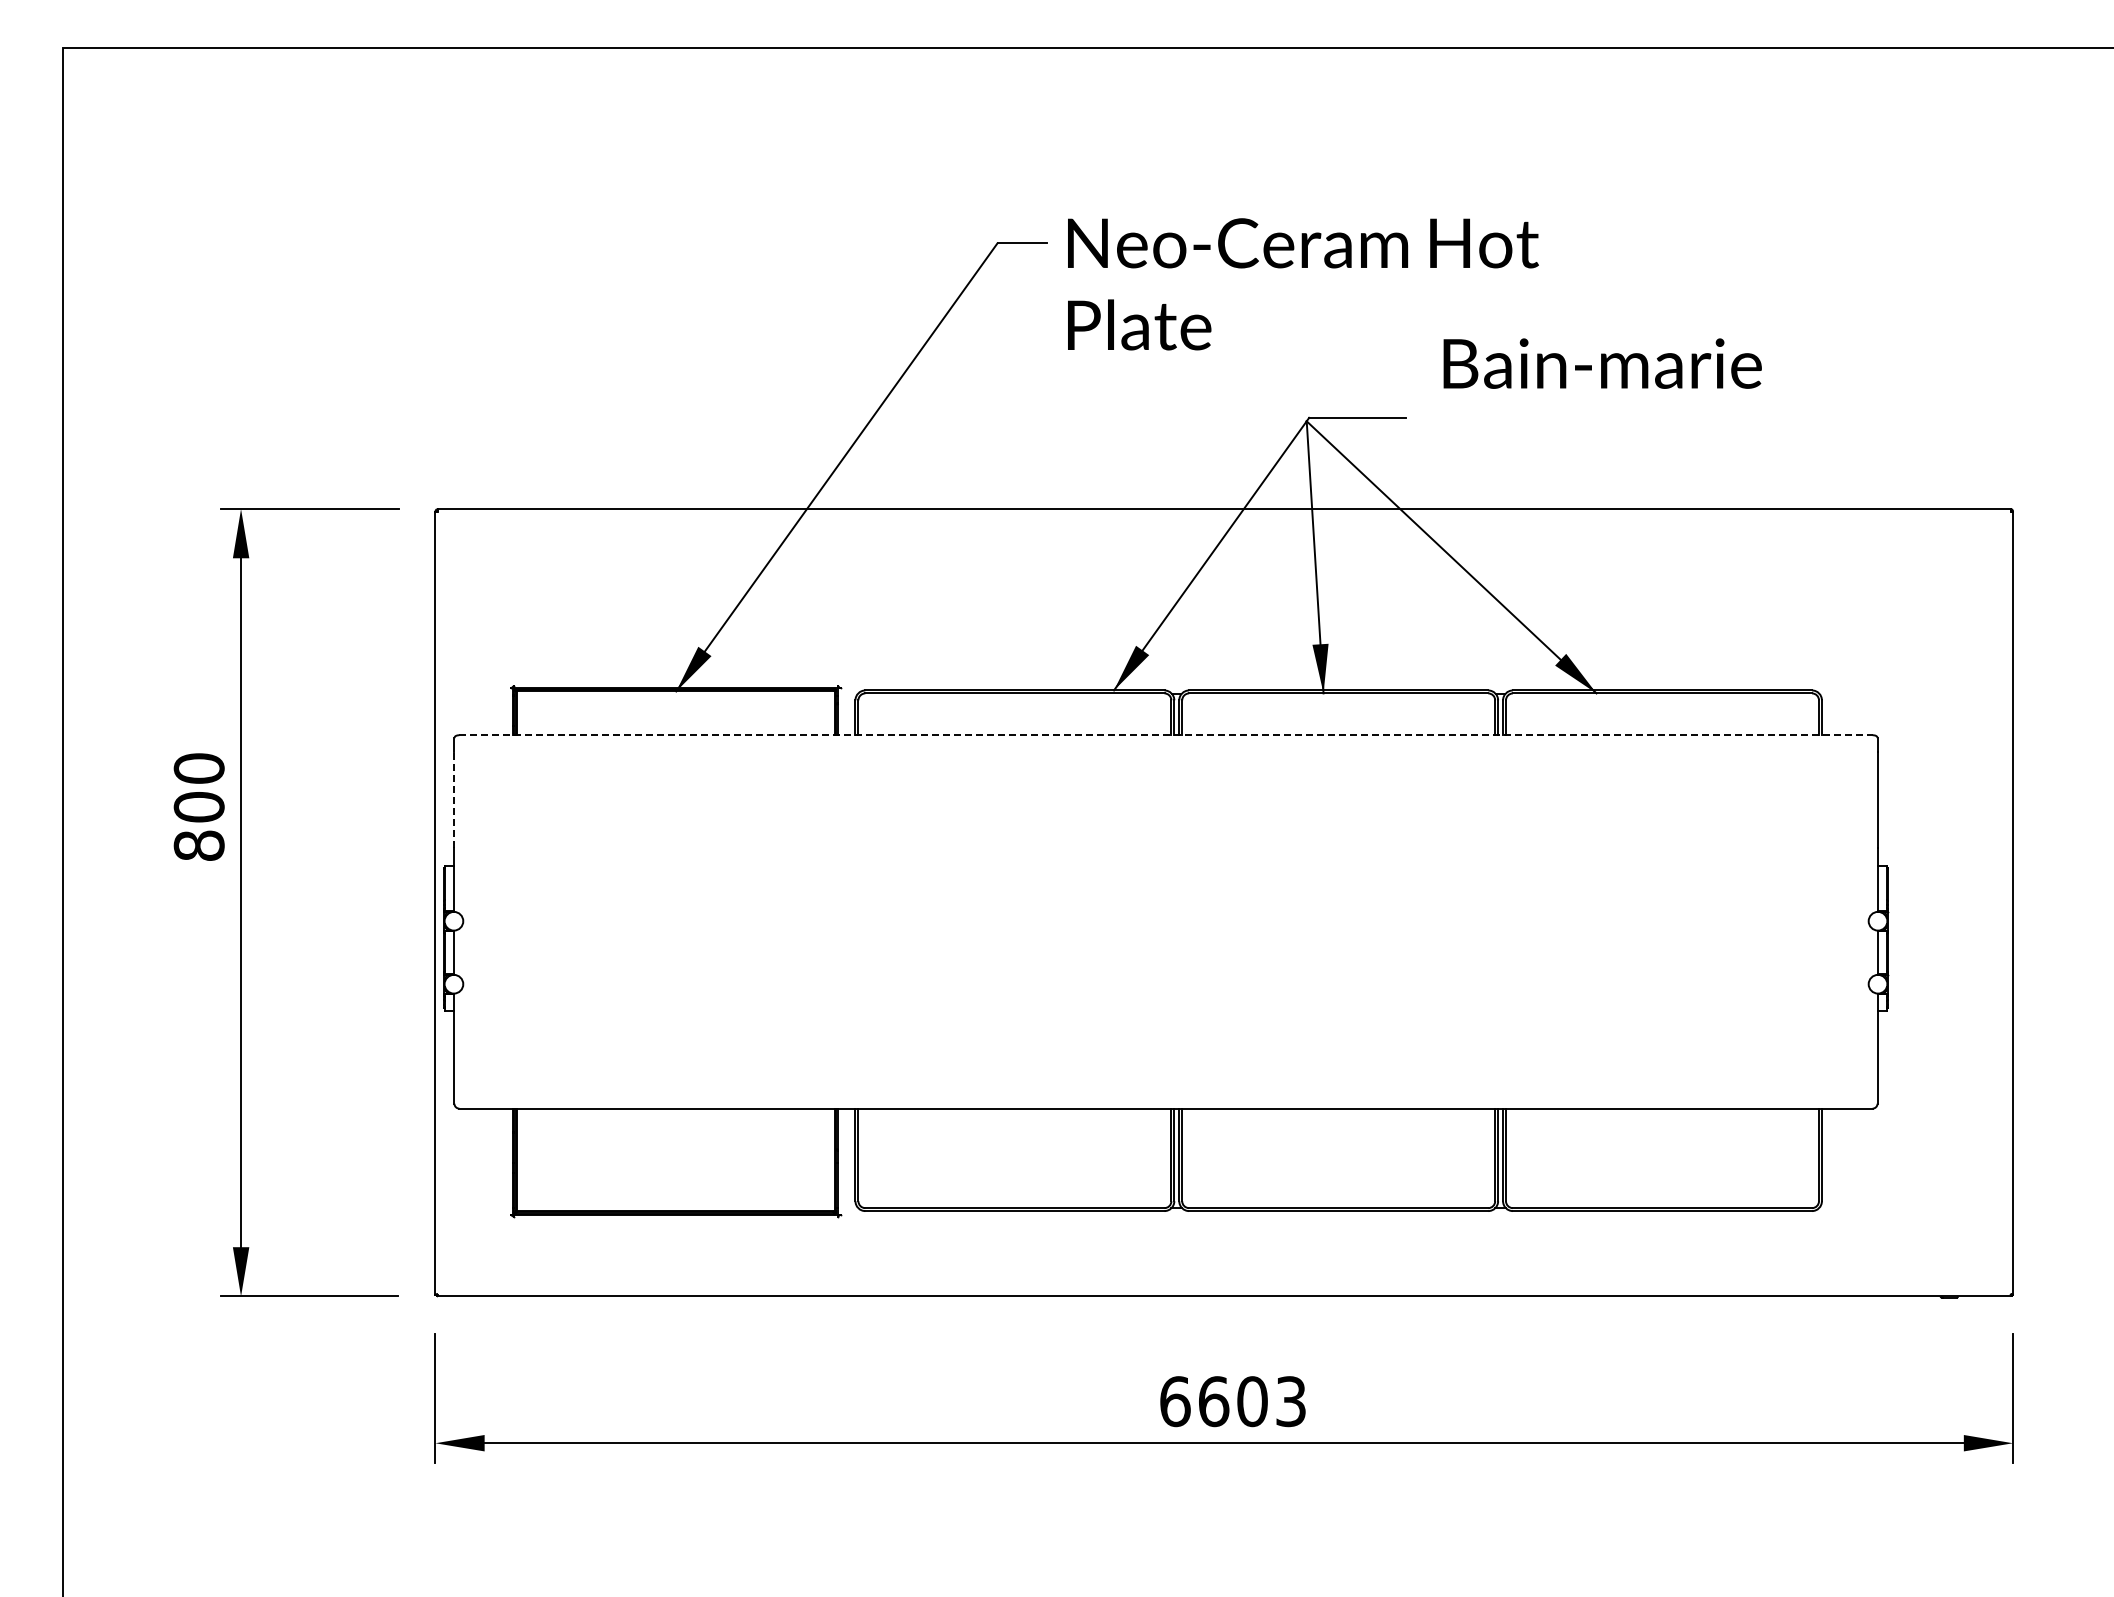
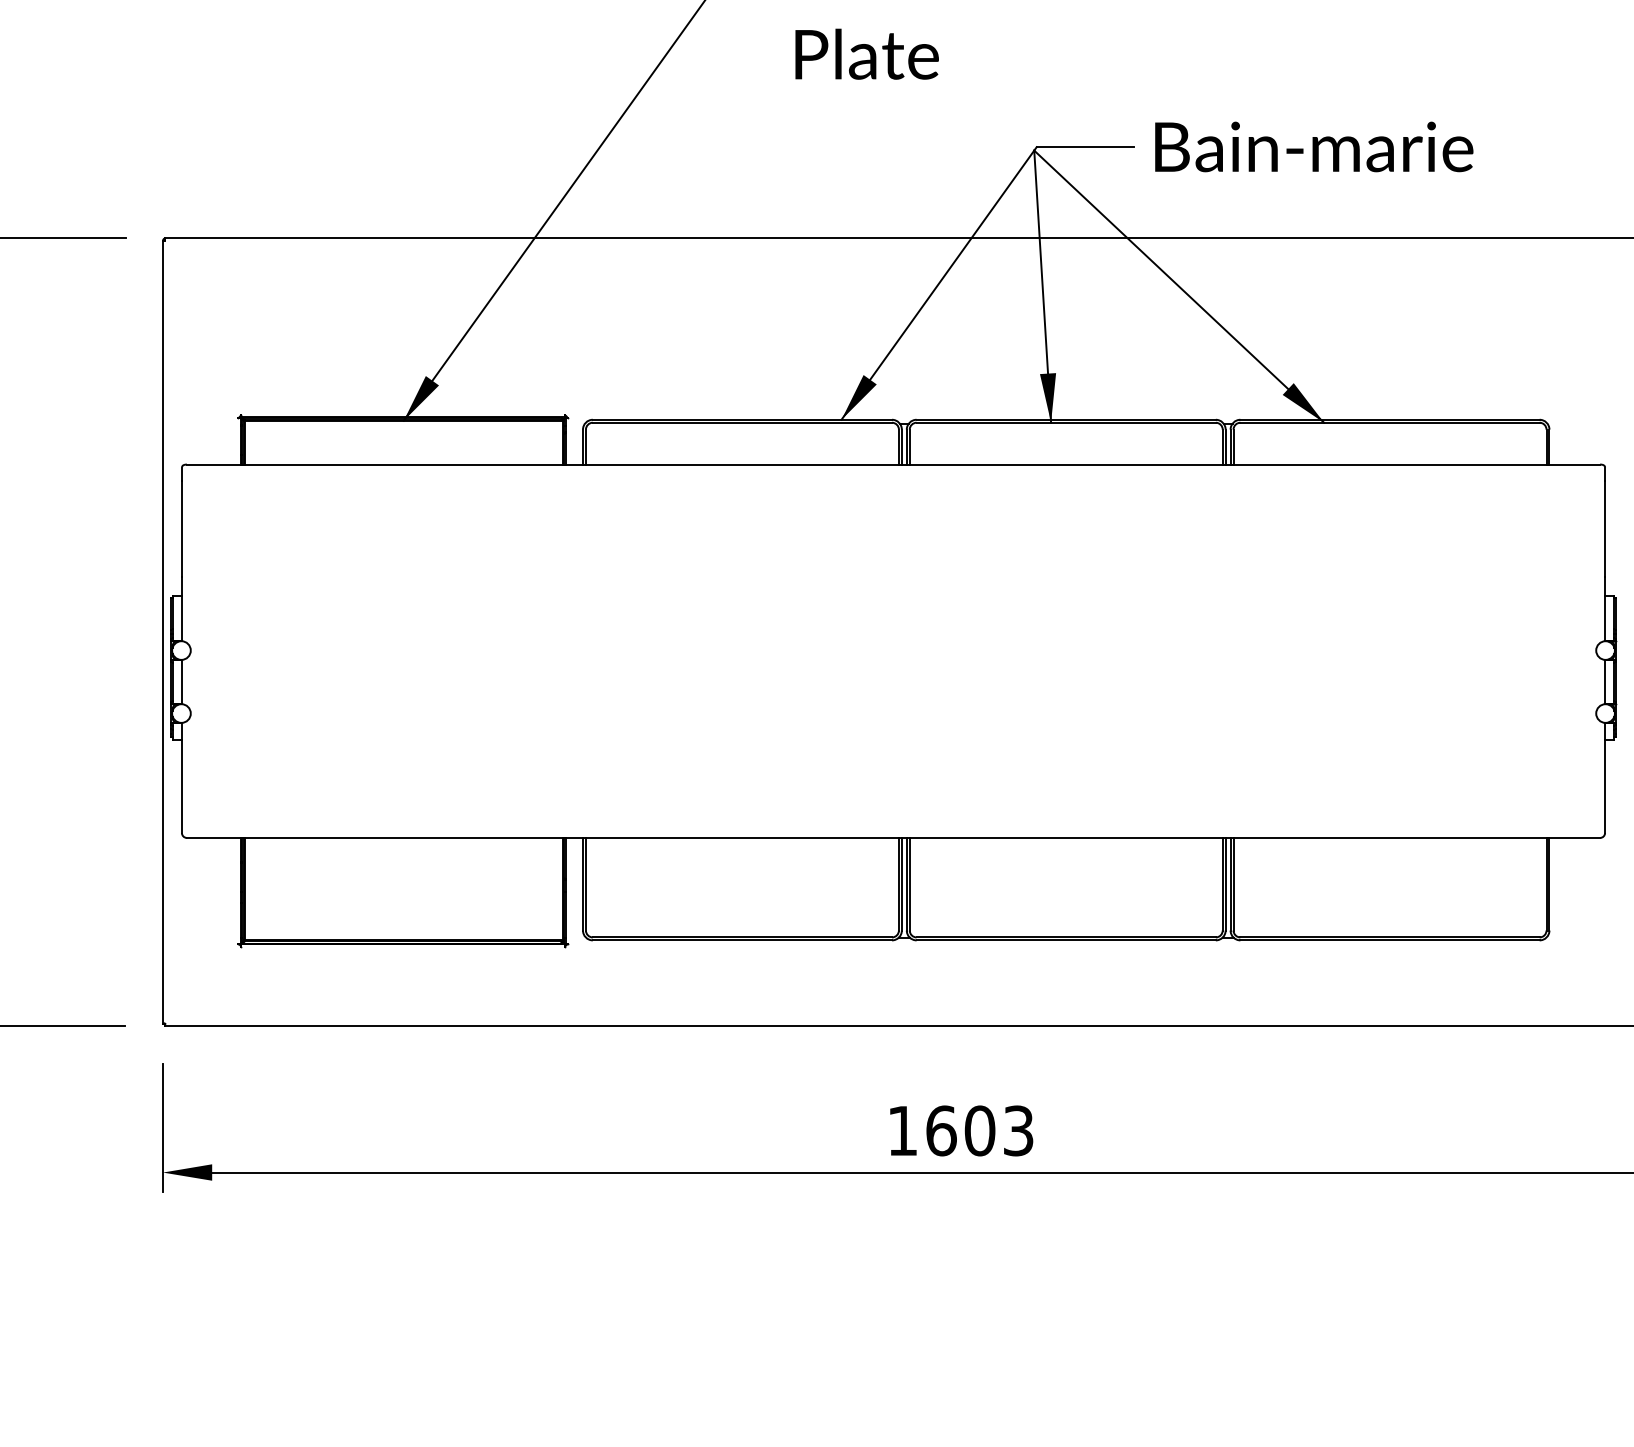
text: (1602, 363) -> (1314, 146), moved
line: (1165, 735) -> (893, 464), dashed -> solid
line: (454, 799) -> (182, 528), dashed -> solid
text: (1175, 1401) -> (903, 1130), 6603 -> 1603

